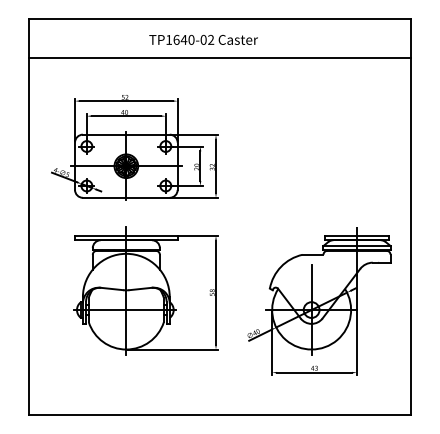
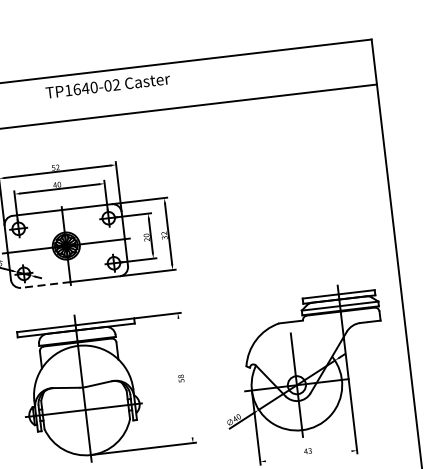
text: (203, 39) -> (107, 85), moved
line: (104, 197) -> (45, 284), solid -> dashed
line: (216, 292) -> (186, 377), removed
line: (314, 372) -> (308, 456), removed

